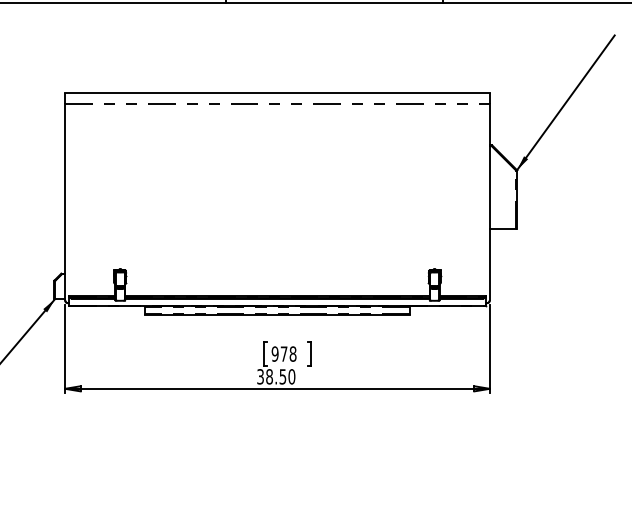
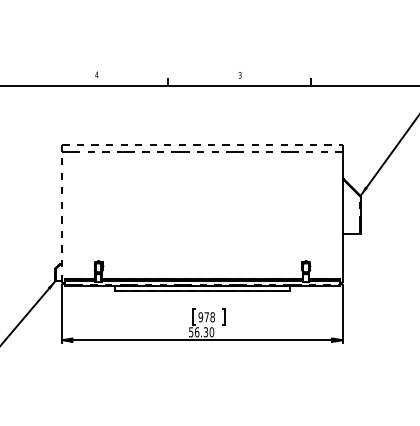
line: (277, 92) -> (202, 144), solid -> dashed
line: (65, 202) -> (62, 217), solid -> dashed
text: (271, 377) -> (198, 332), 38.50 -> 56.30

